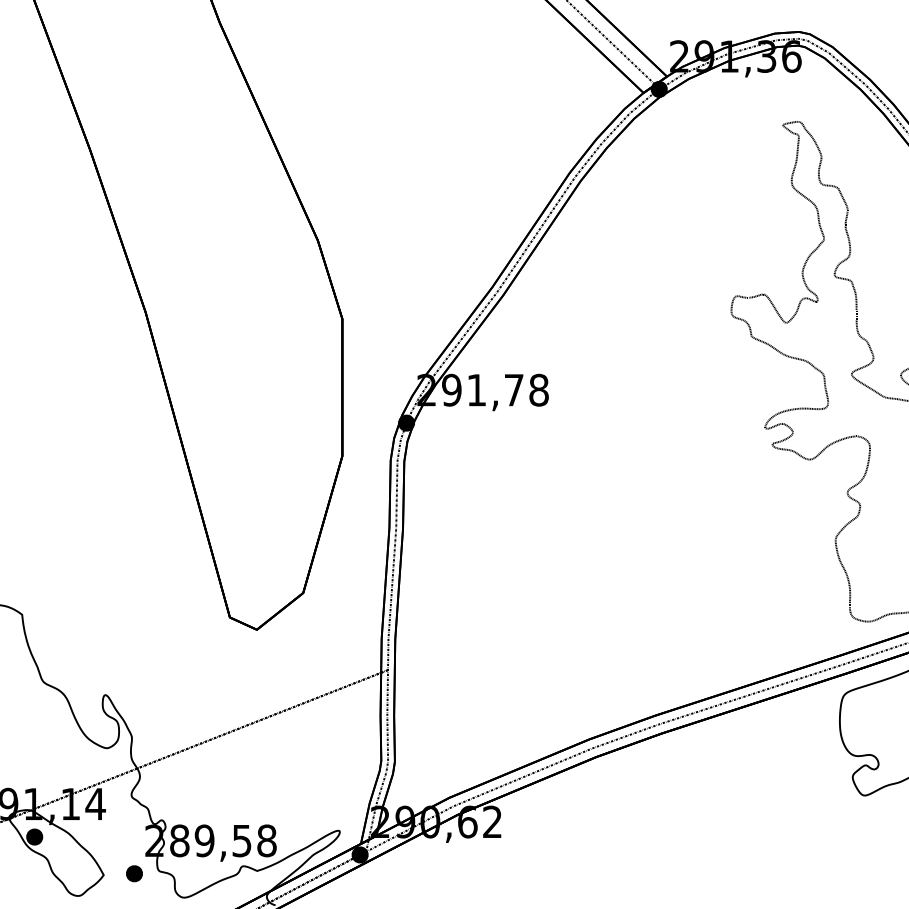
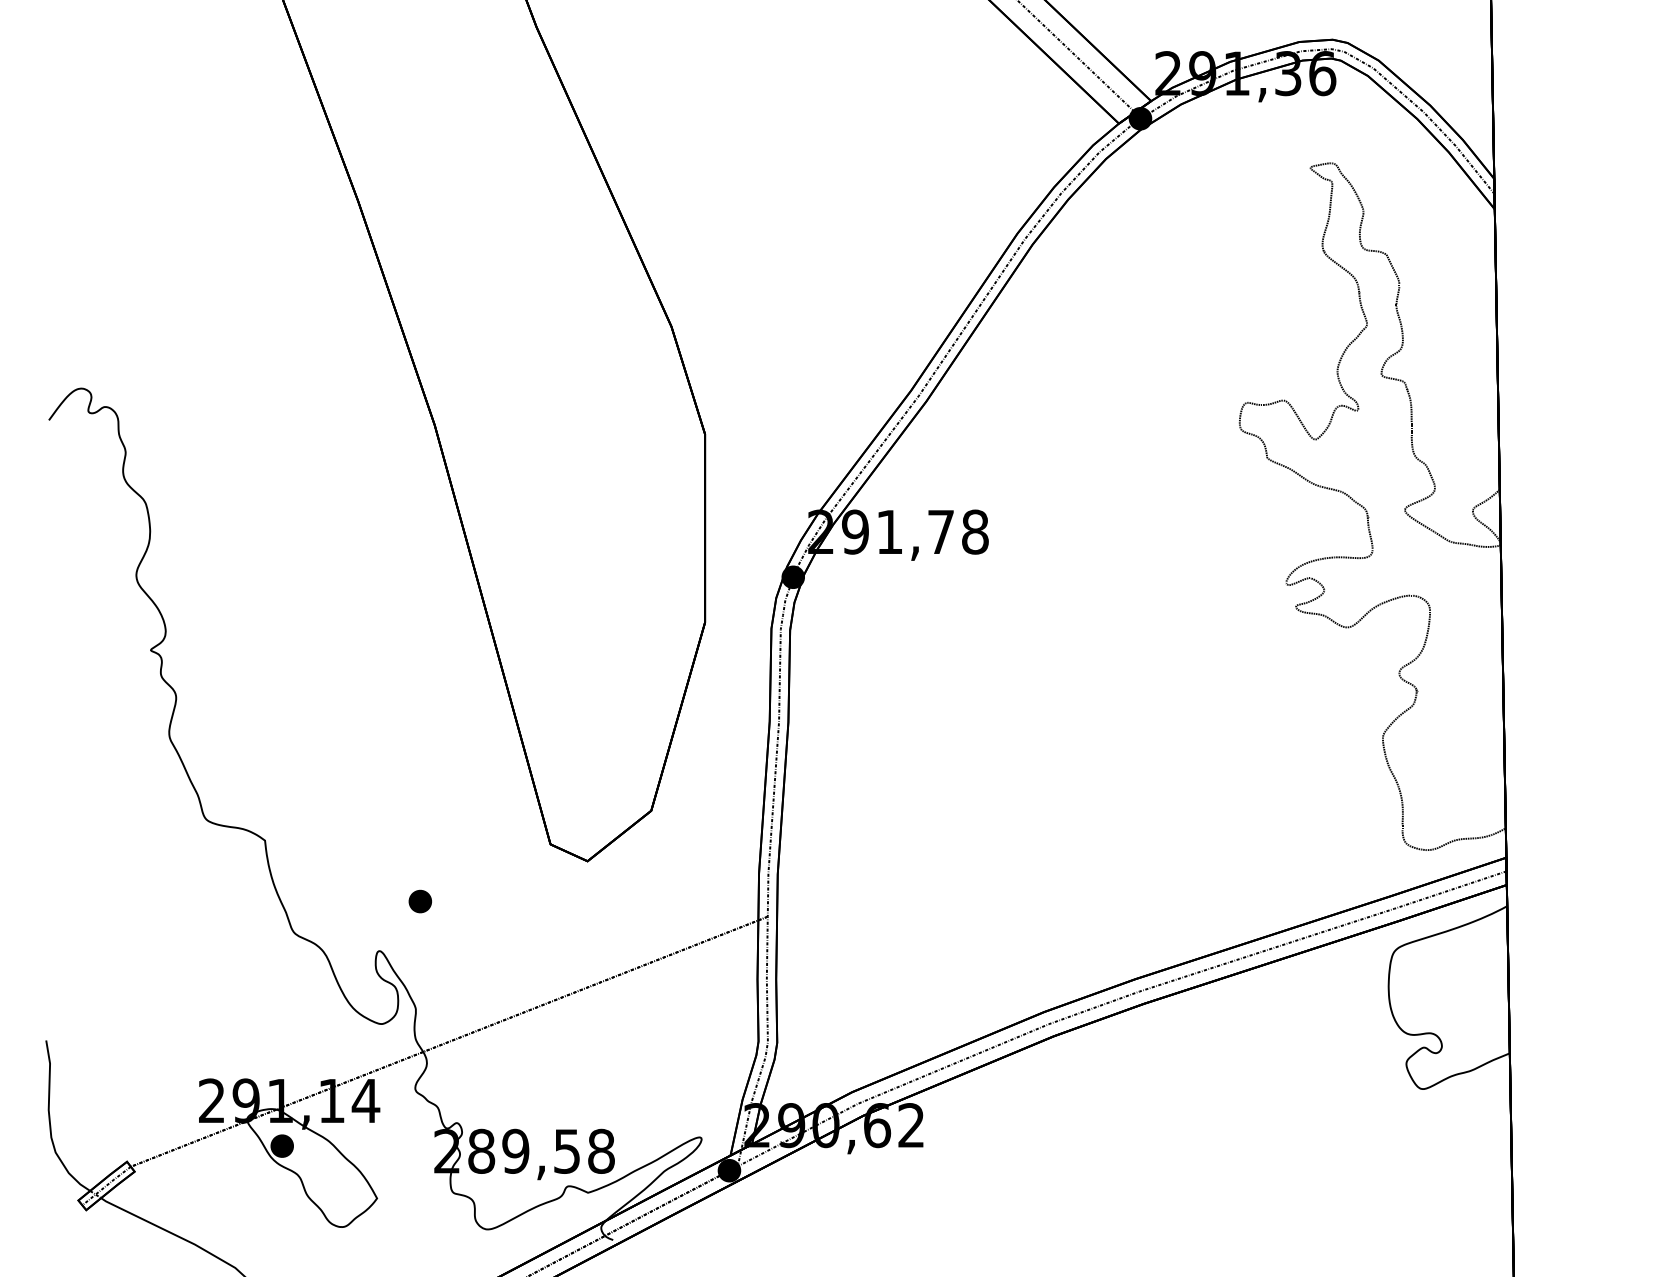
part: (133, 873) -> (419, 901), moved

